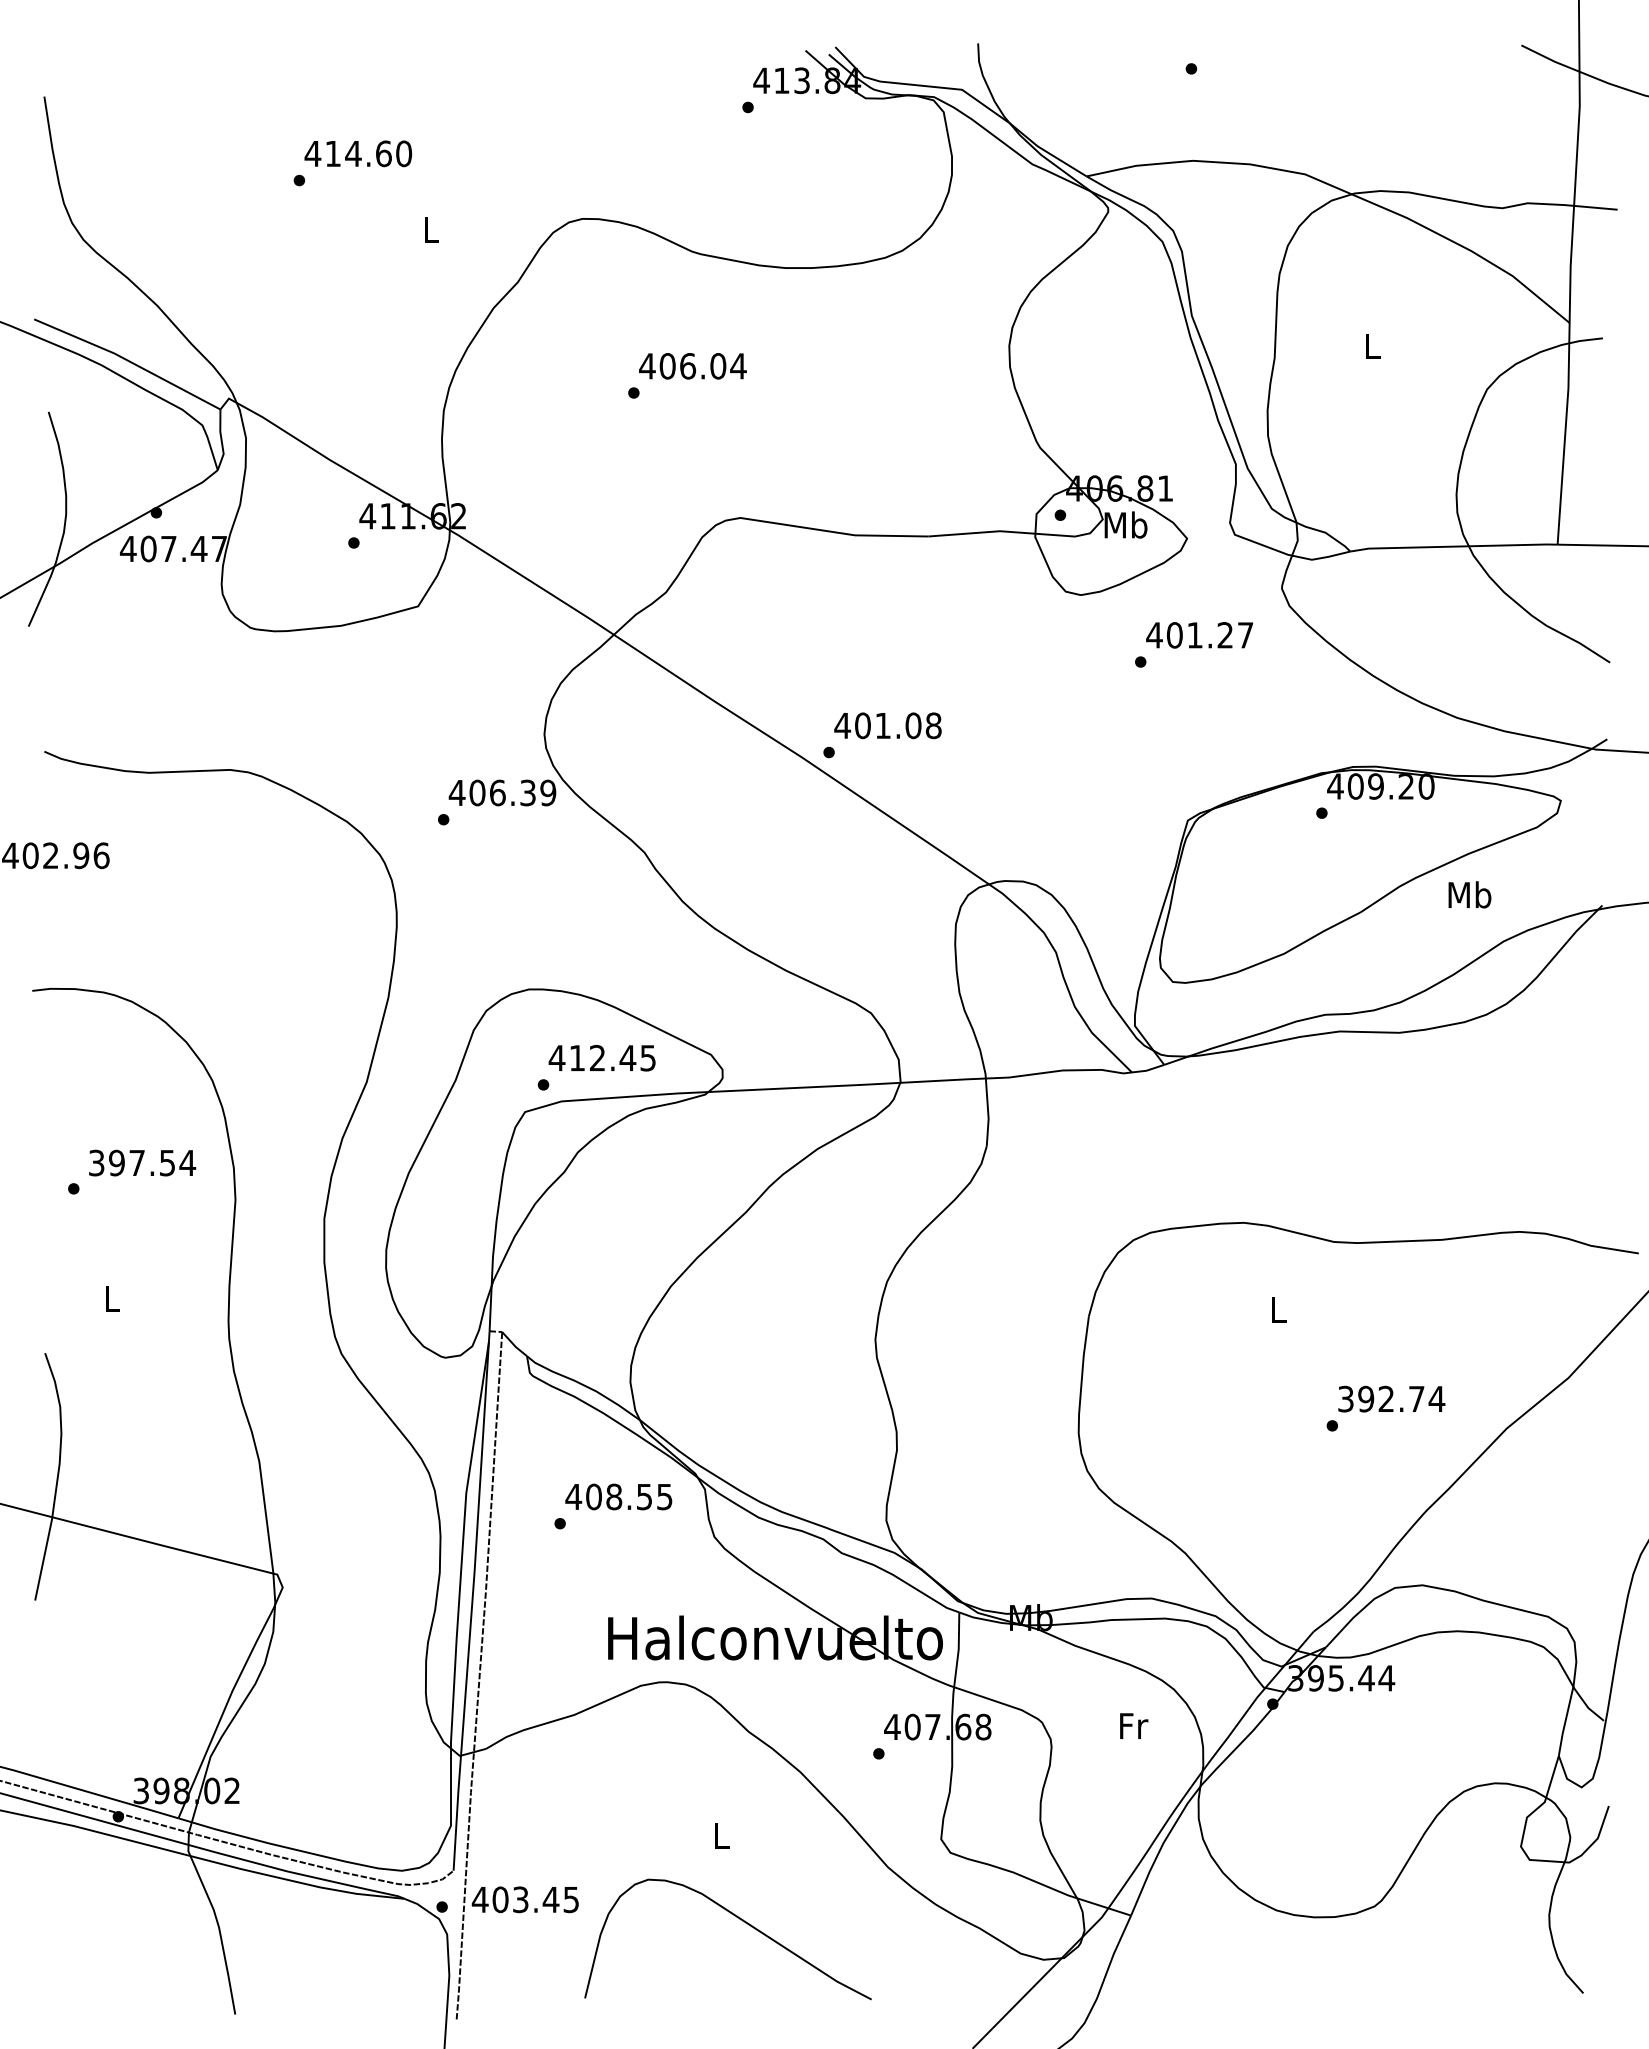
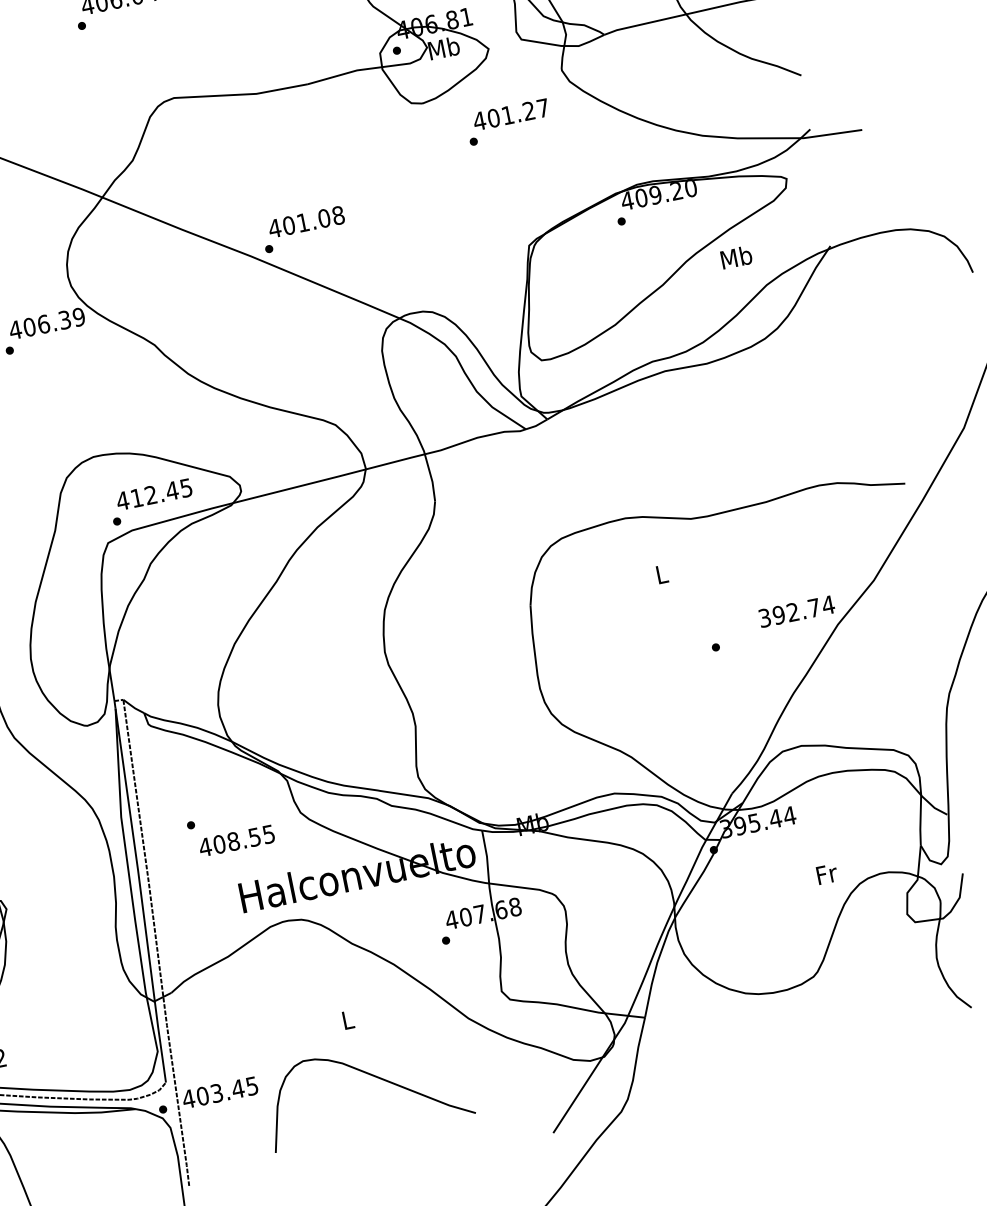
text: (1391, 1398) -> (796, 611), moved
text: (618, 1496) -> (236, 840), moved
text: (1134, 1725) -> (827, 873), moved

